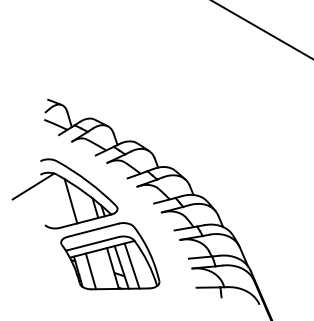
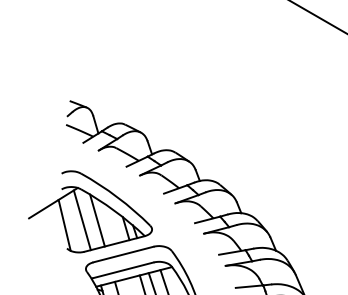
line: (57, 200) -> (81, 219), added
line: (42, 205) -> (64, 225), added

